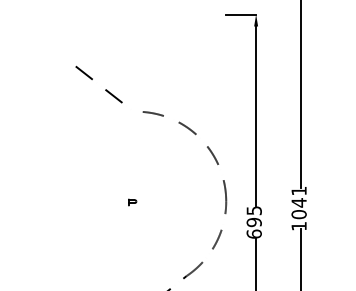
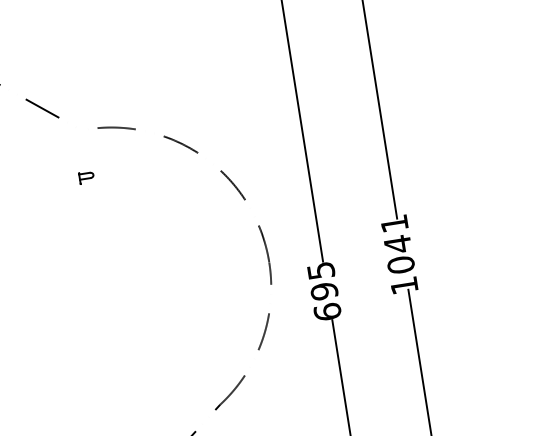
part: (132, 202) -> (86, 177), moved

